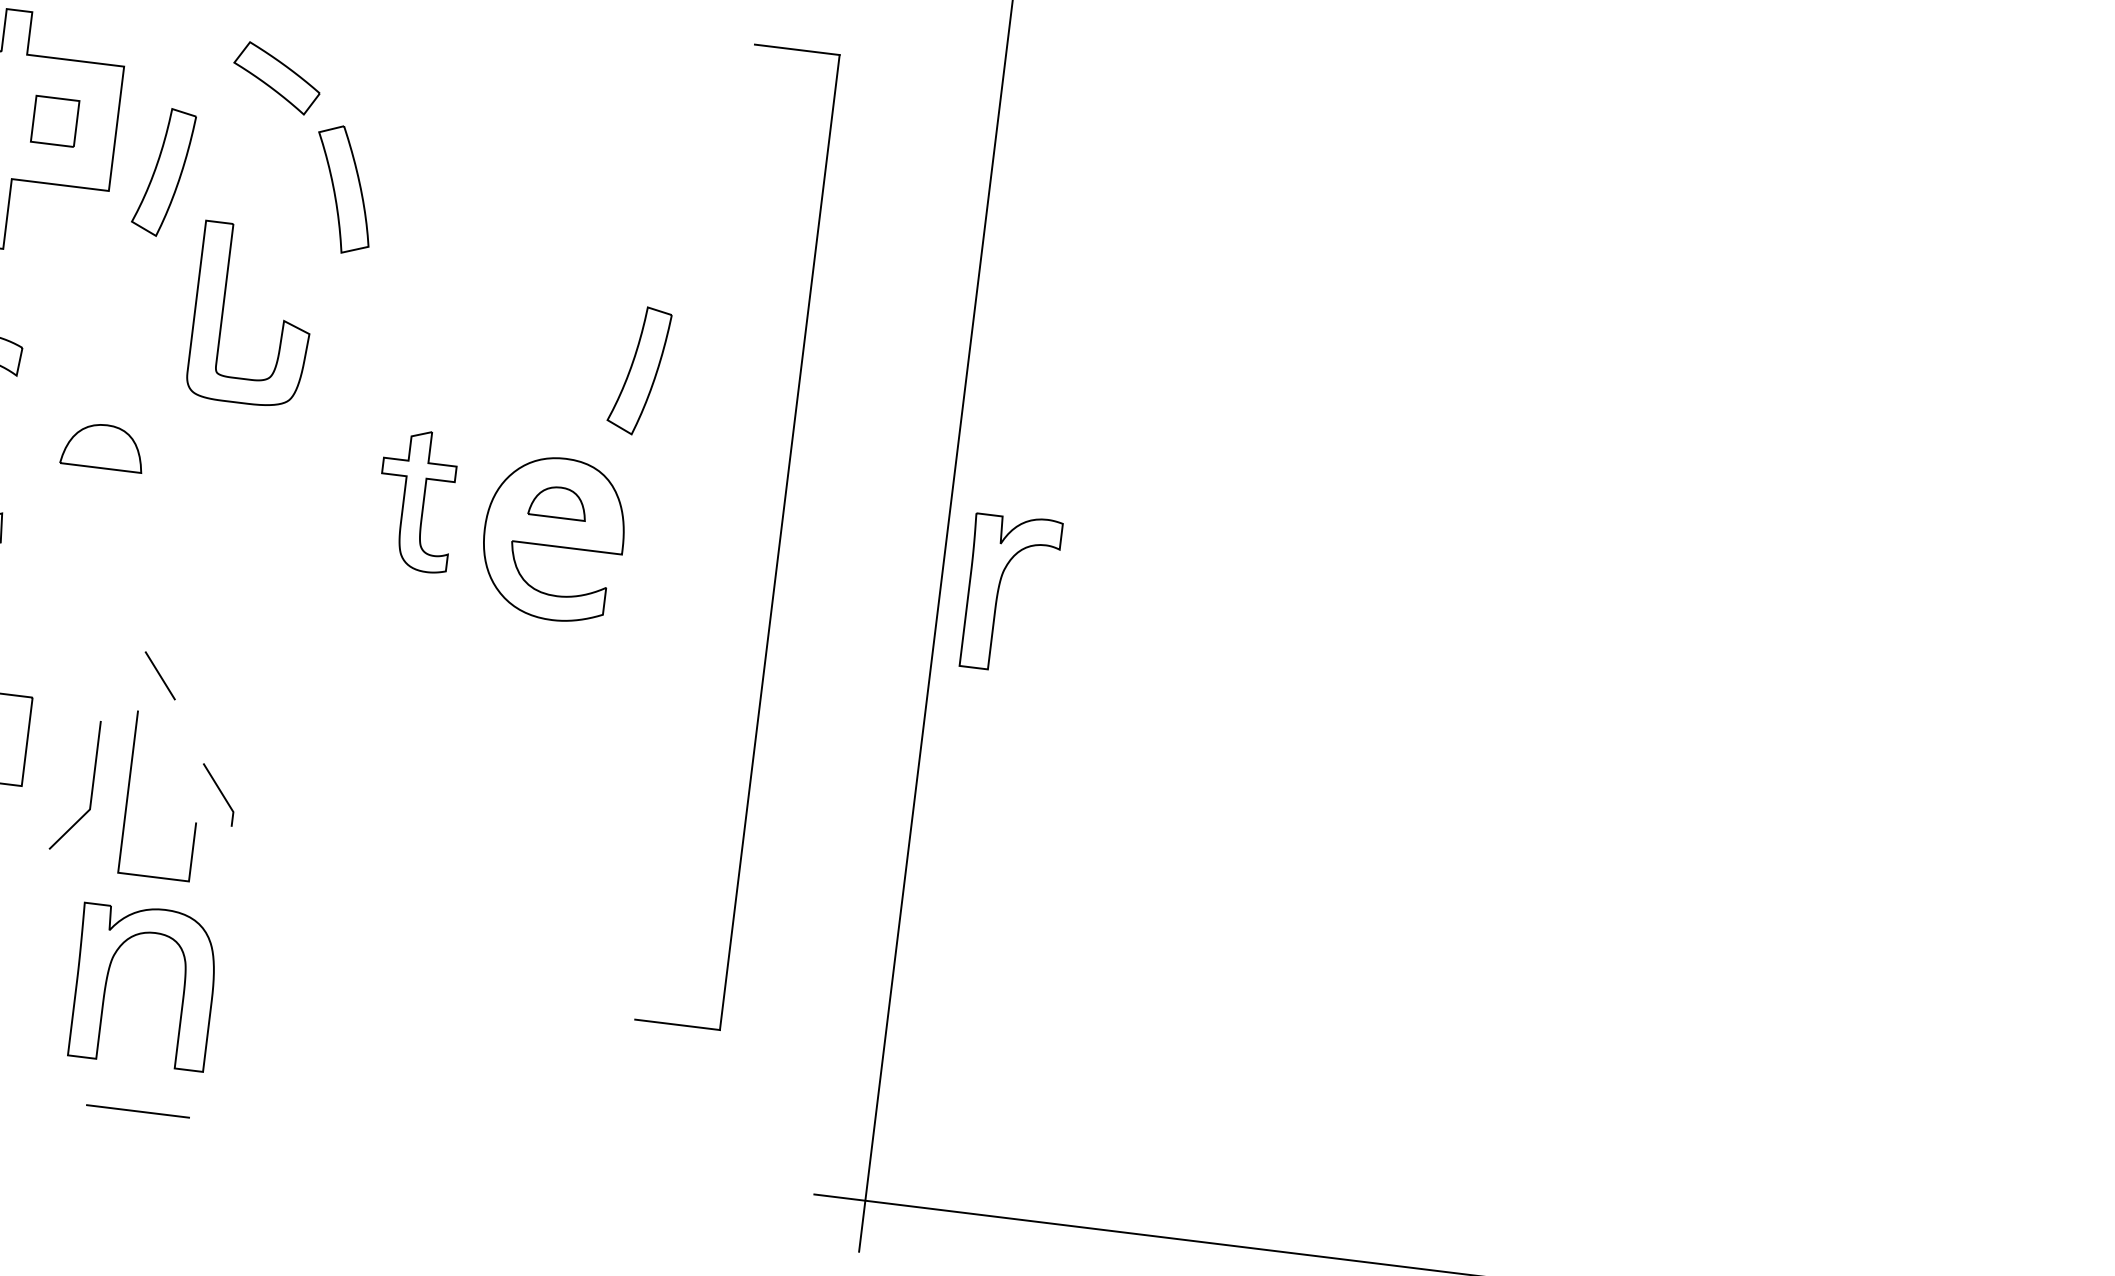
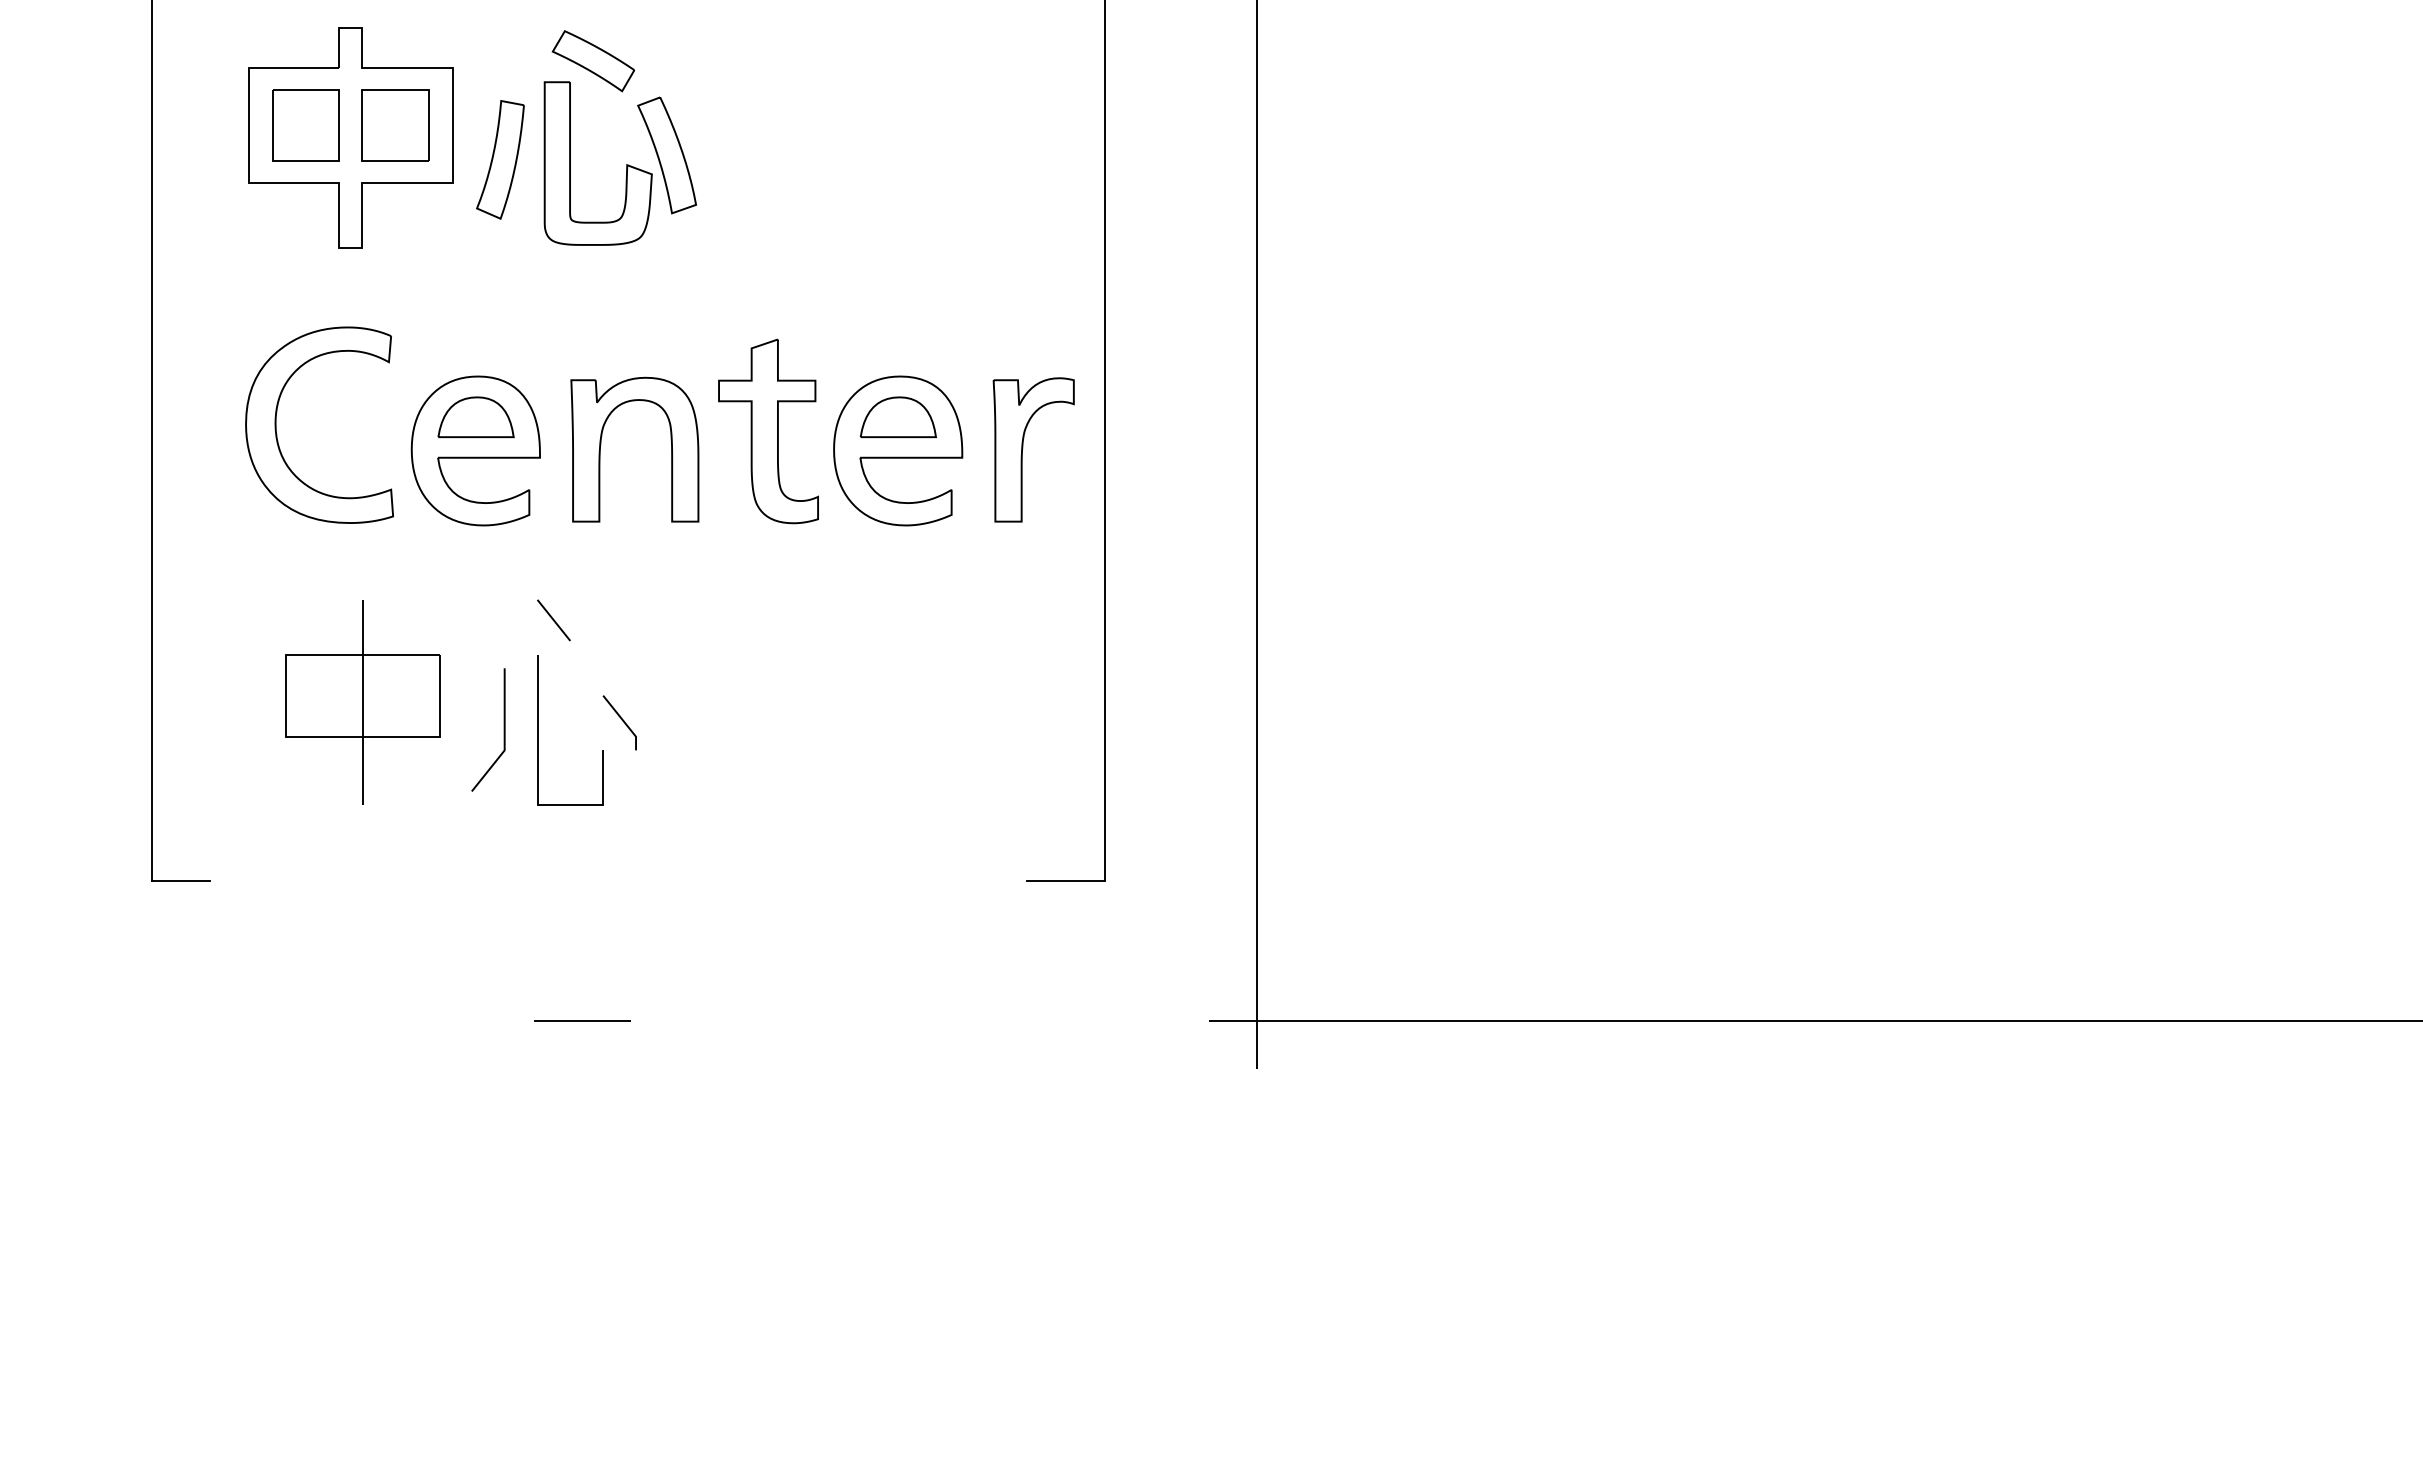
part: (55, 121) -> (395, 125), size x1.67
part: (223, 311) -> (570, 163), moved
part: (639, 370) -> (957, 287), removed
part: (98, 482) -> (475, 450), added
part: (416, 500) -> (768, 431), size x1.43
part: (557, 502) -> (897, 417), size x1.43
part: (999, 590) -> (1023, 448), moved
part: (108, 977) -> (601, 445), moved

